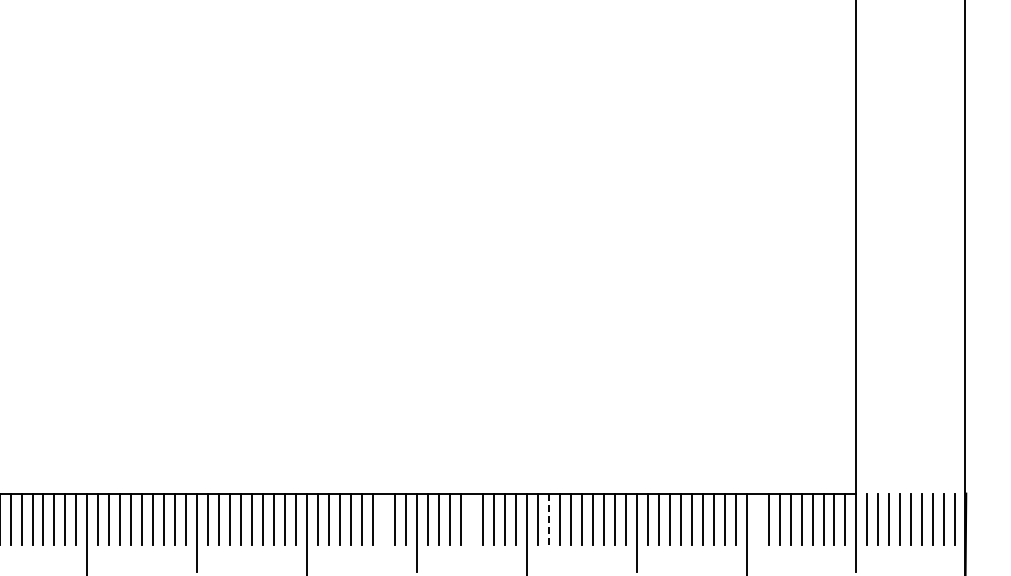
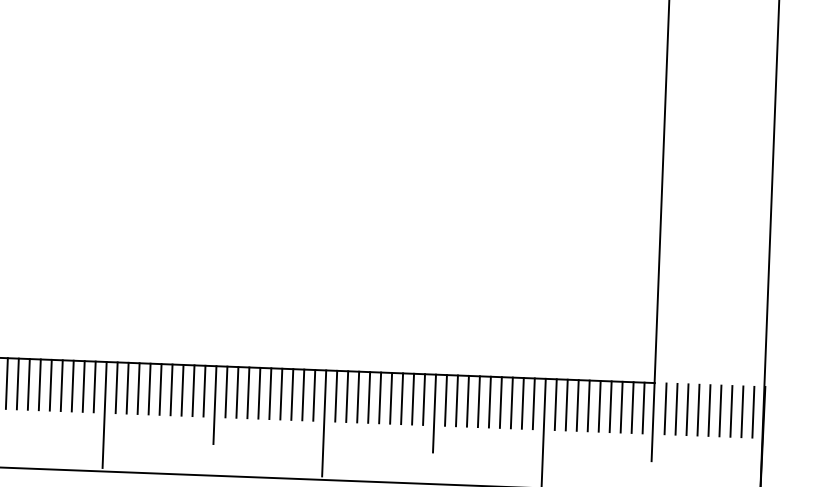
line: (384, 518) -> (183, 389), added
line: (471, 518) -> (269, 392), added
line: (757, 518) -> (555, 403), added
line: (548, 519) -> (346, 396), dashed -> solid

